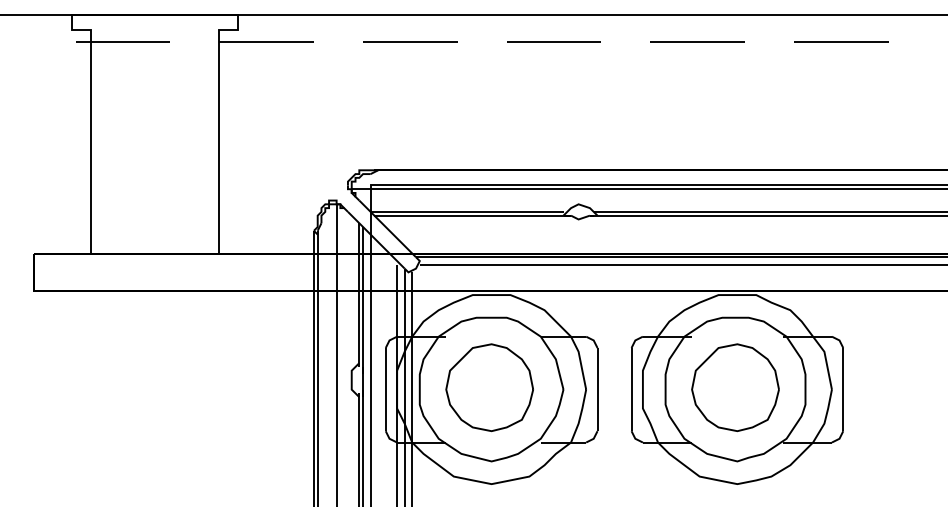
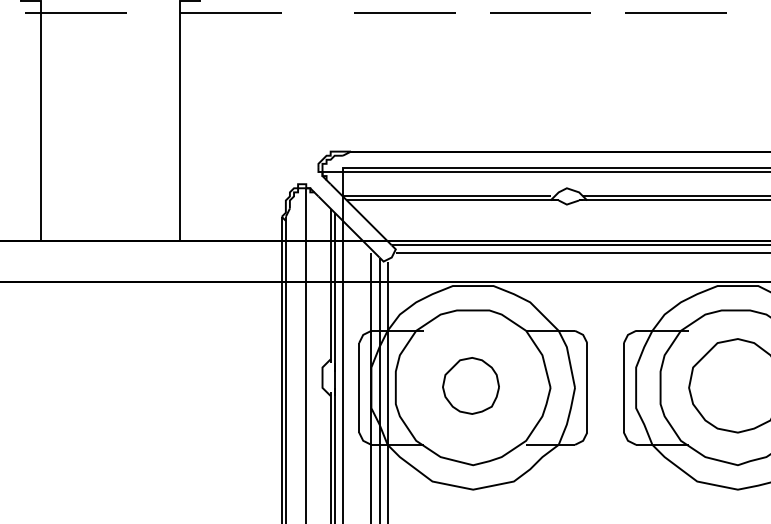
line: (410, 41) -> (405, 12), moved
line: (697, 41) -> (675, 12), moved
part: (489, 387) -> (470, 385), size x0.6

